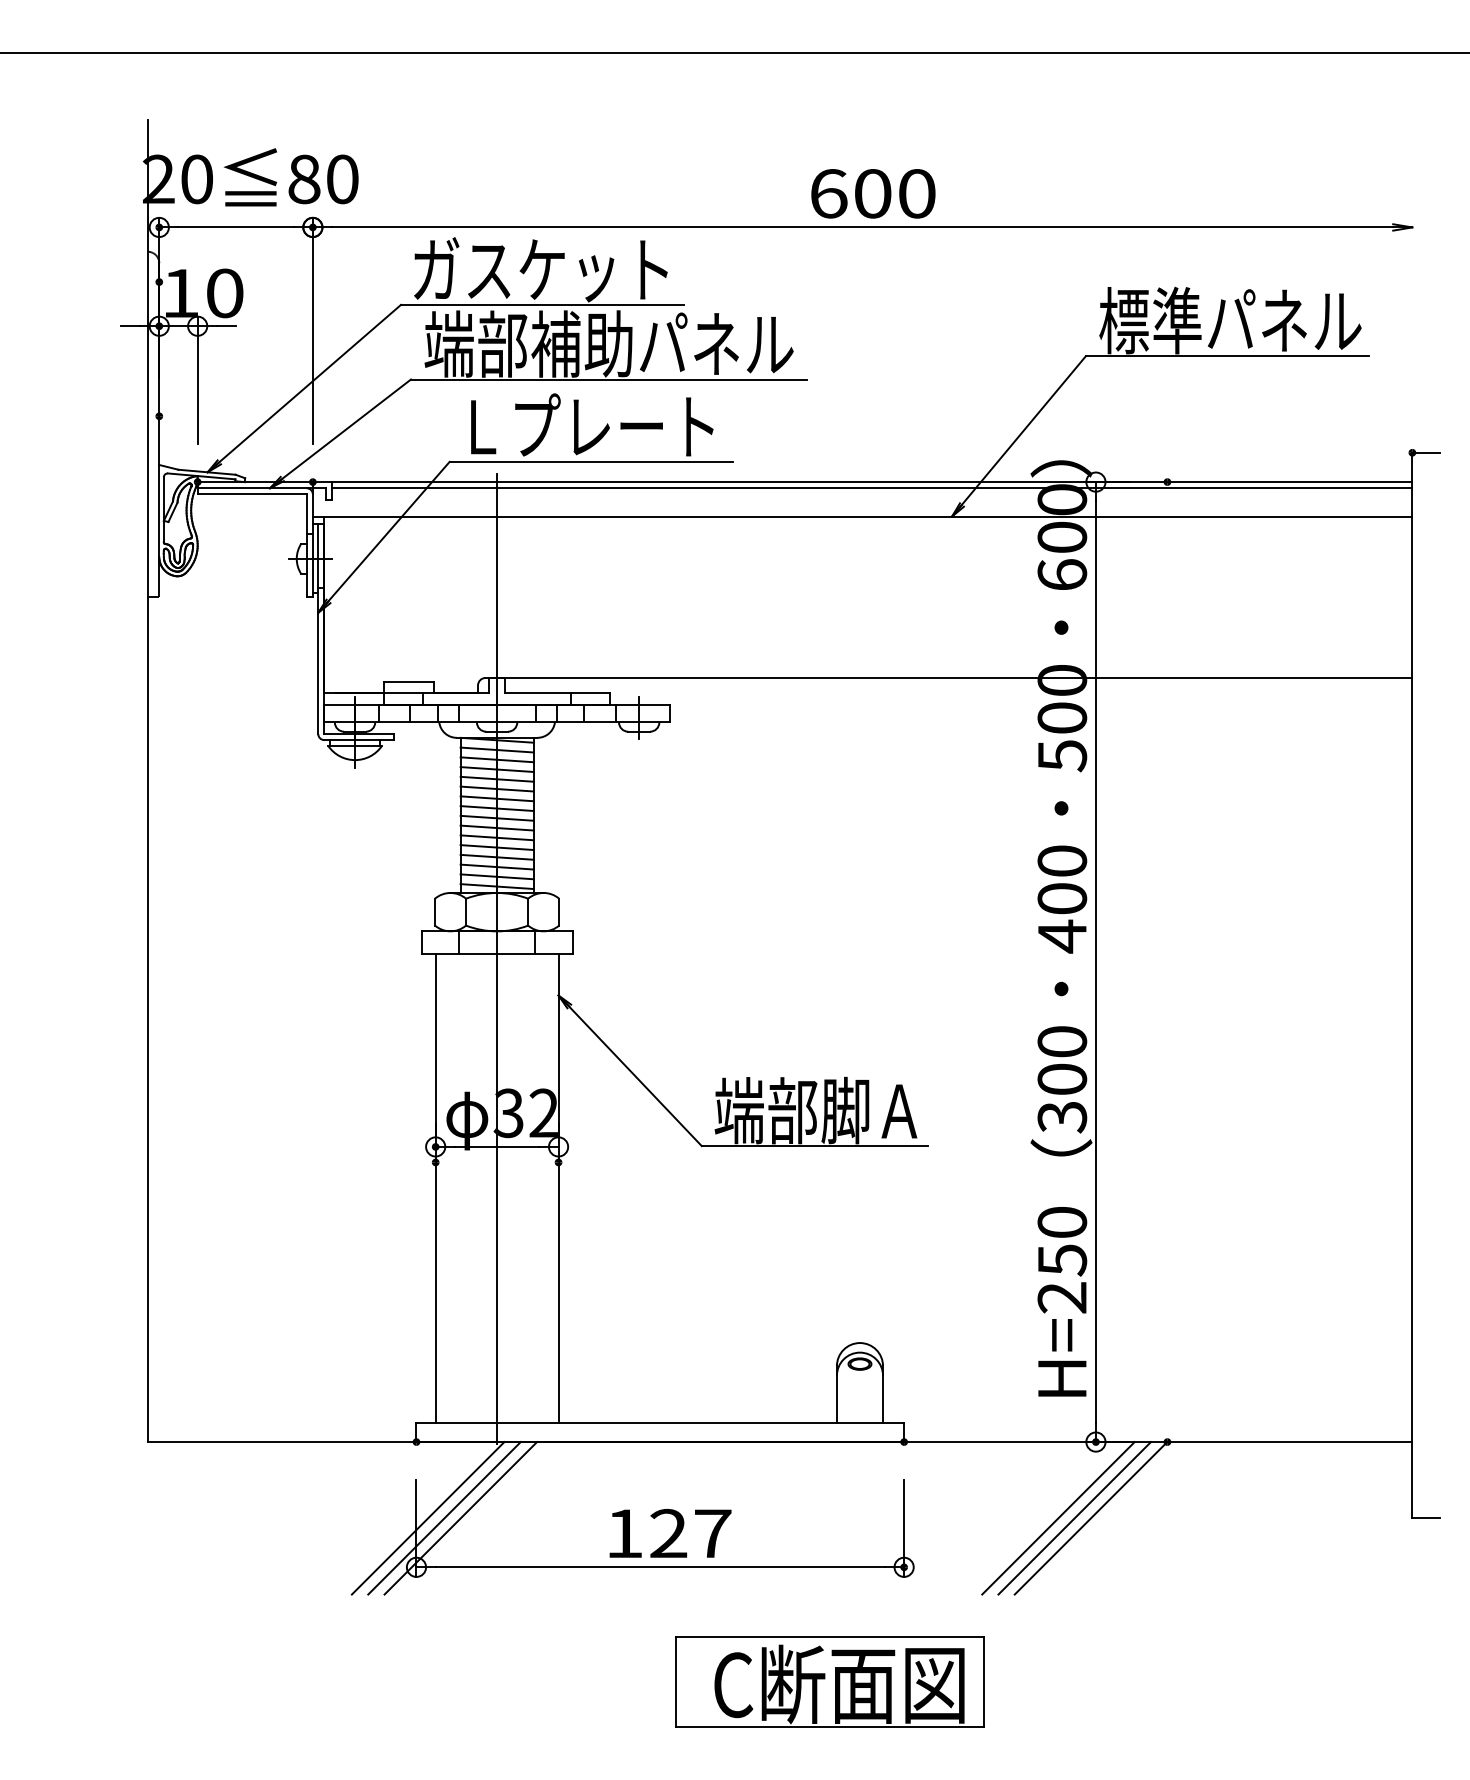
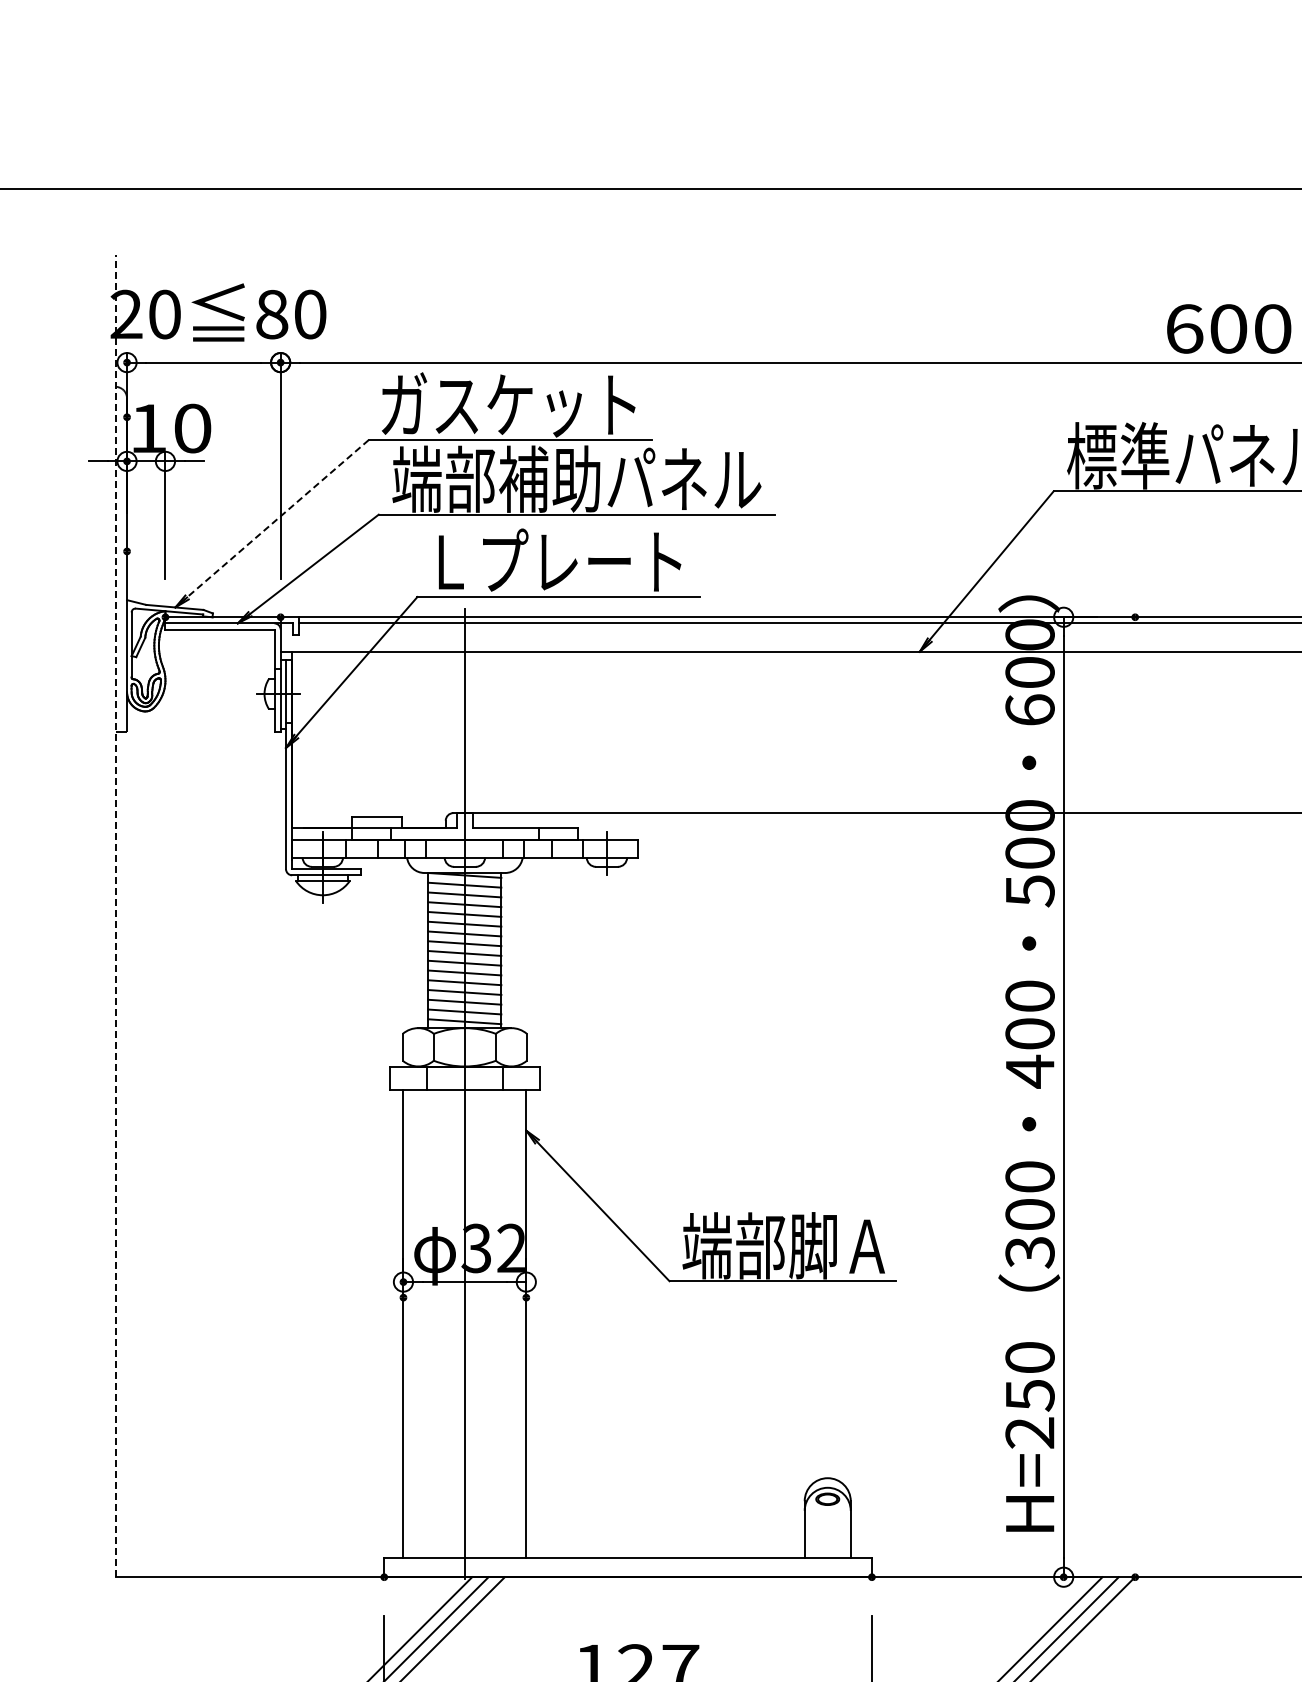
text: (873, 193) -> (1229, 328), moved
line: (305, 387) -> (273, 522), solid -> dashed
line: (147, 780) -> (115, 915), solid -> dashed

